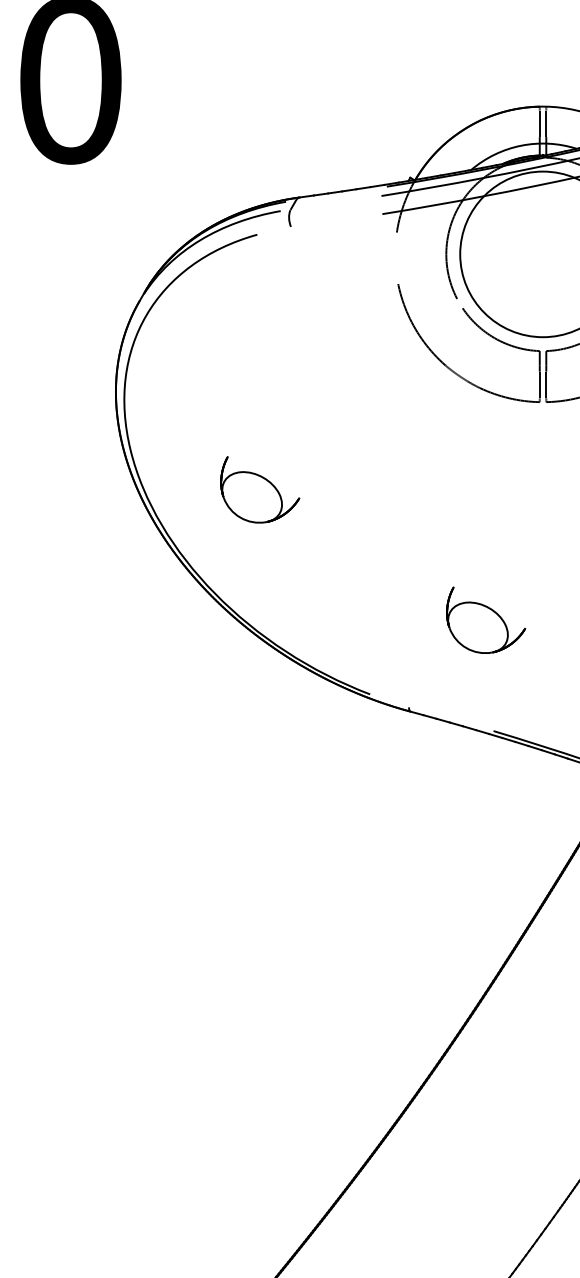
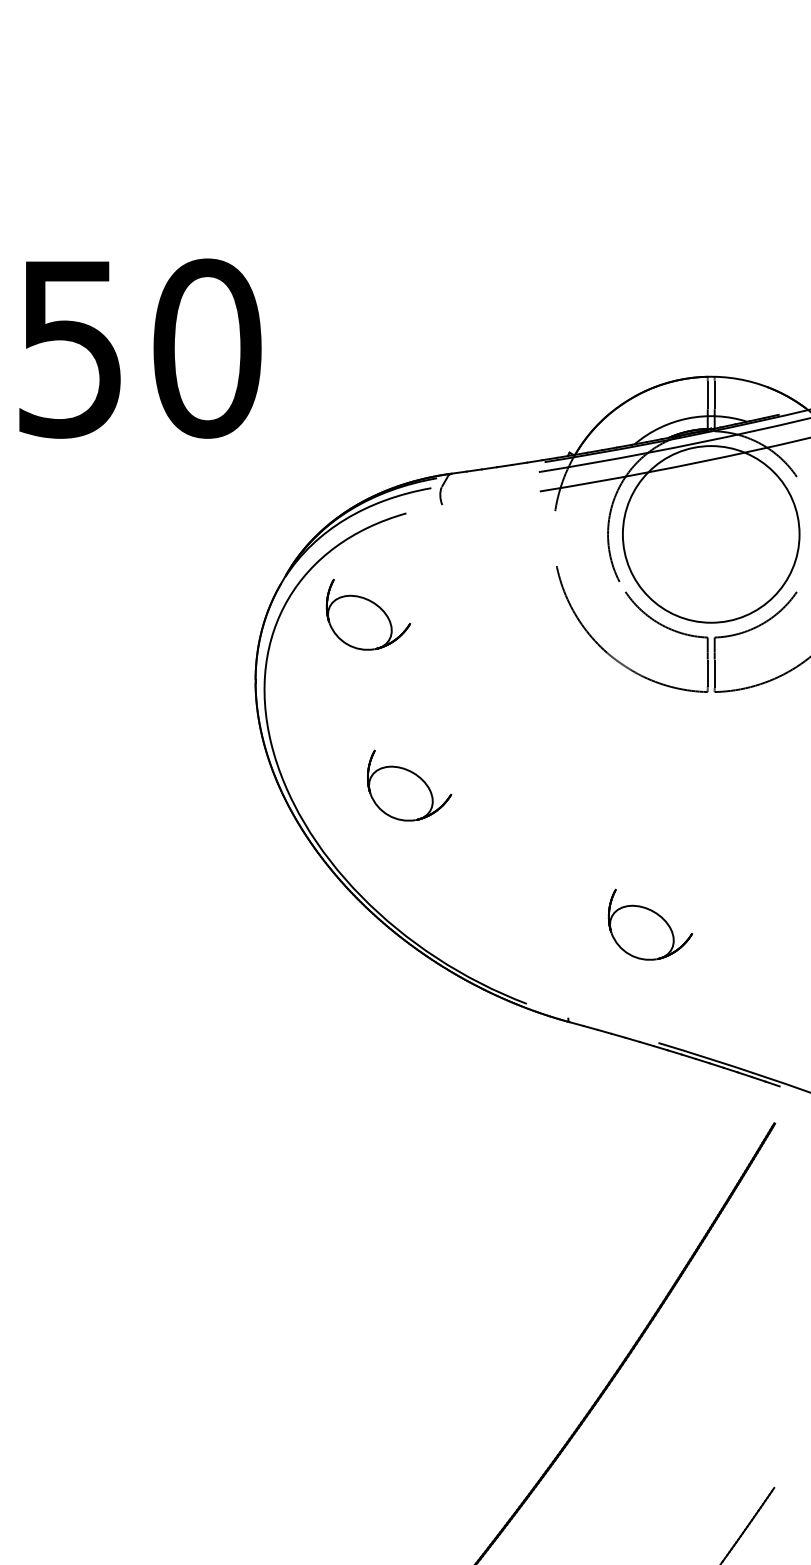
part: (221, 329) -> (368, 614), added

